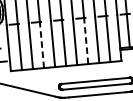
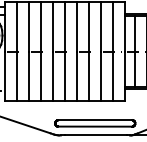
line: (85, 41) -> (88, 76), dashed -> solid
line: (41, 45) -> (40, 76), dashed -> solid

